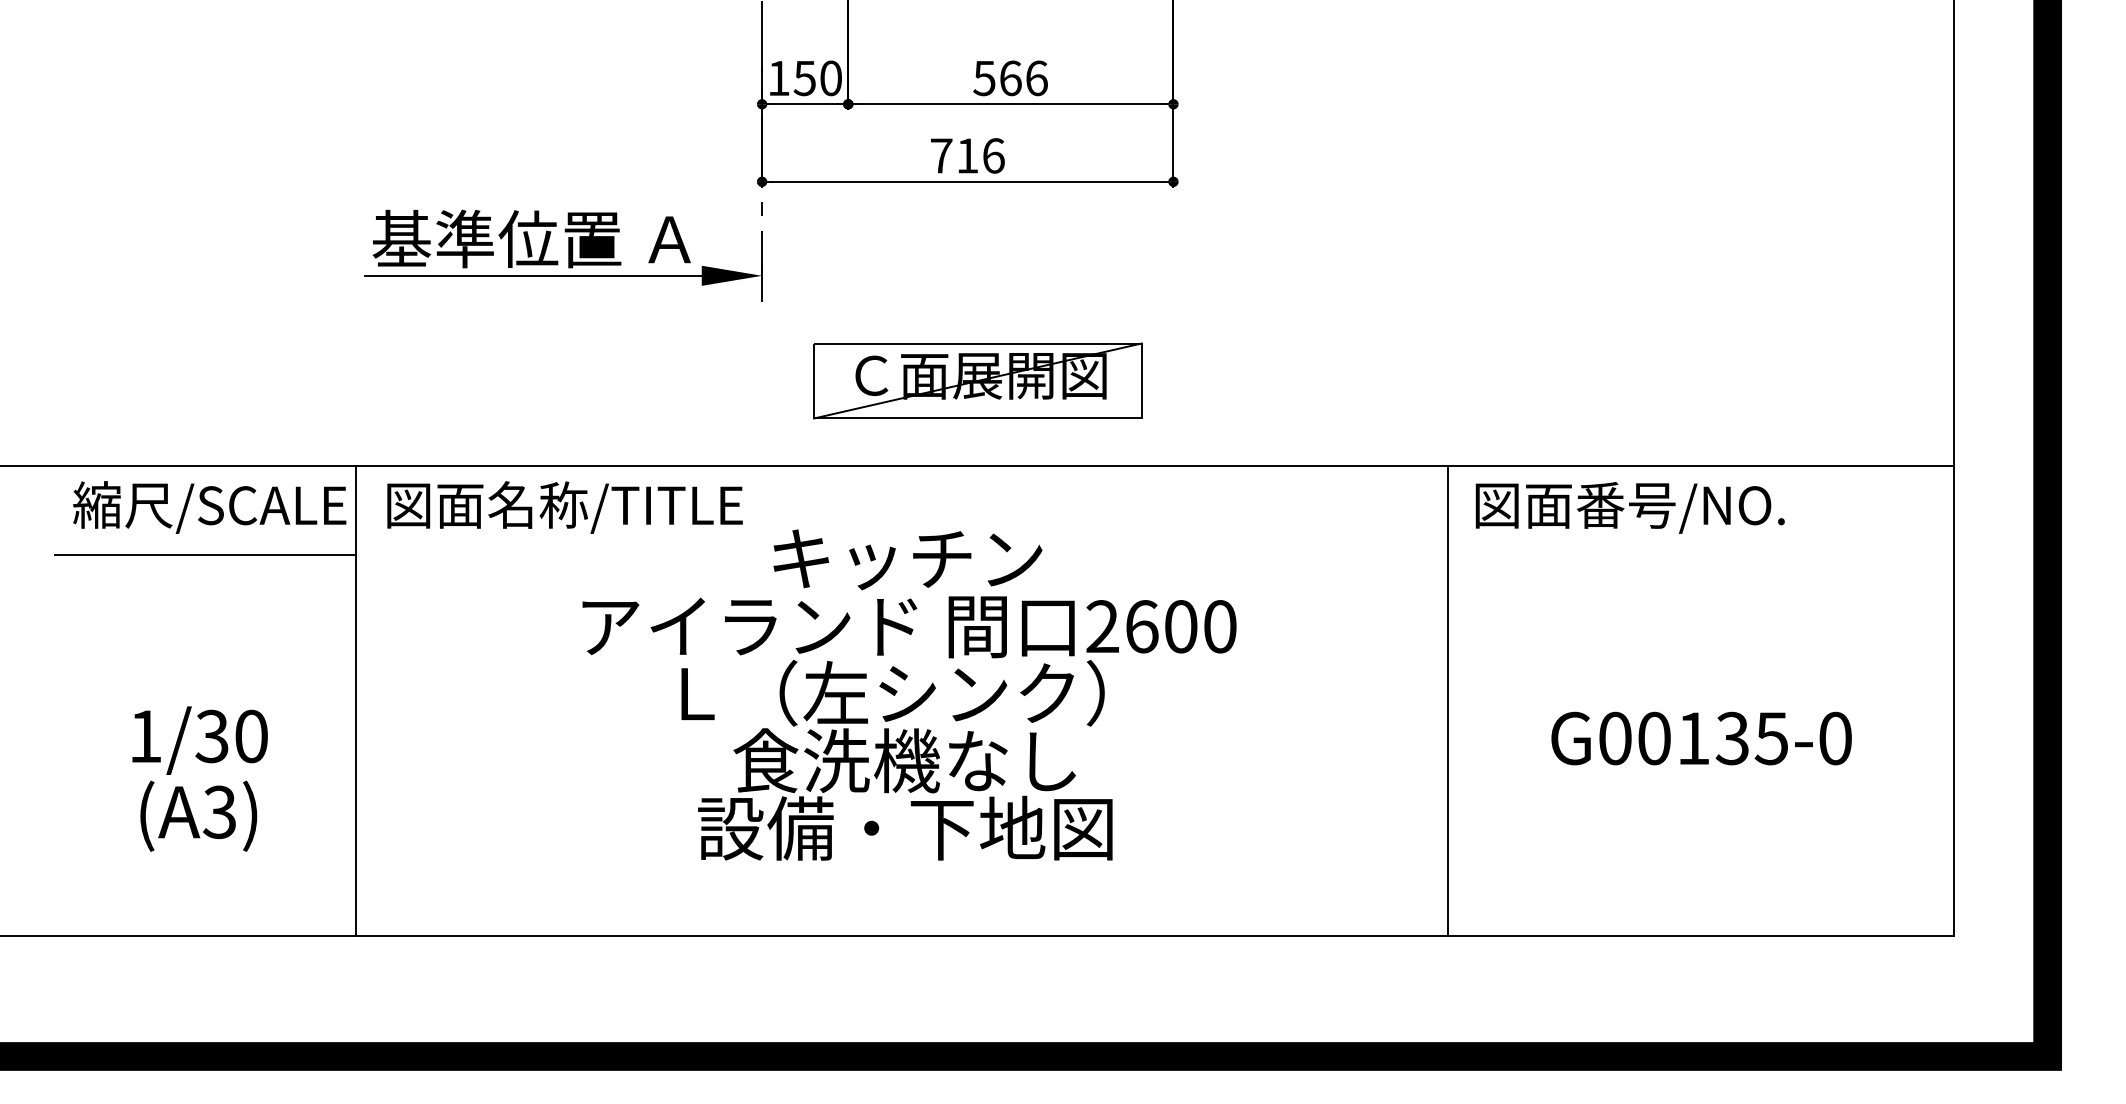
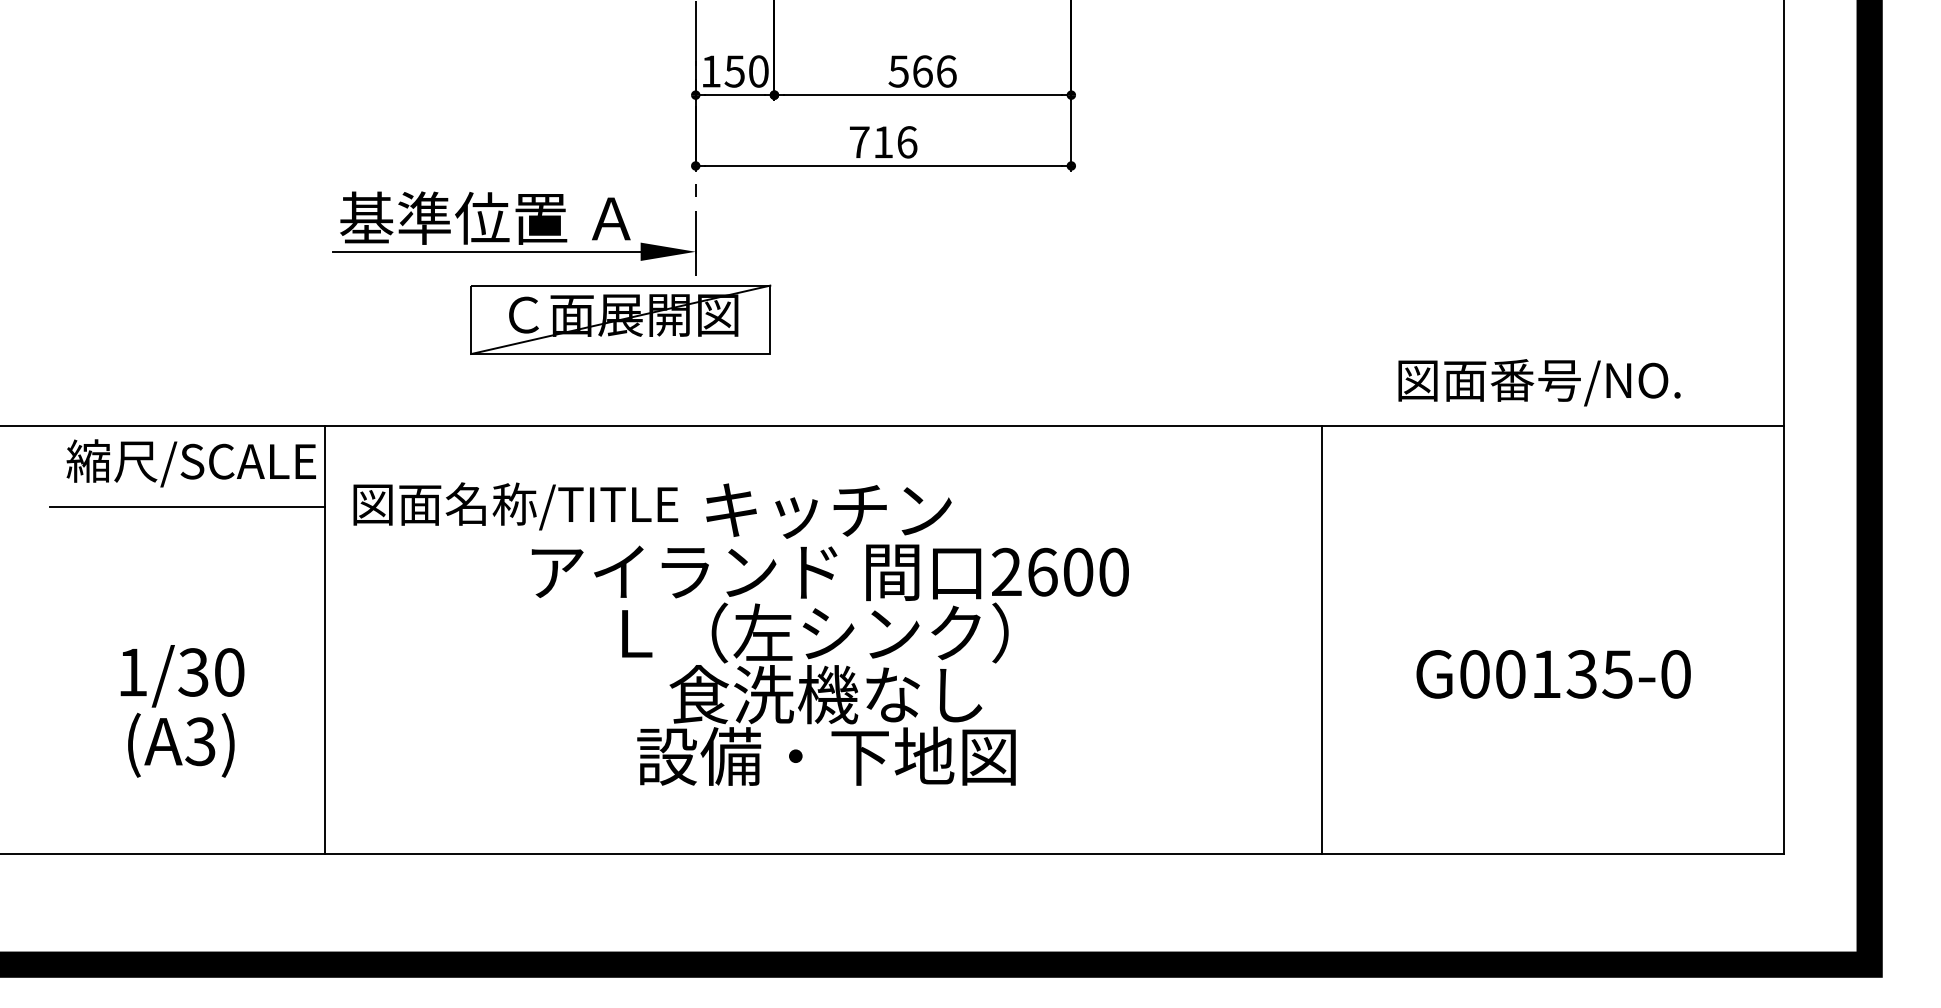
part: (977, 380) -> (620, 319), moved
text: (564, 507) -> (515, 506), moved
text: (1630, 507) -> (1539, 382), moved

